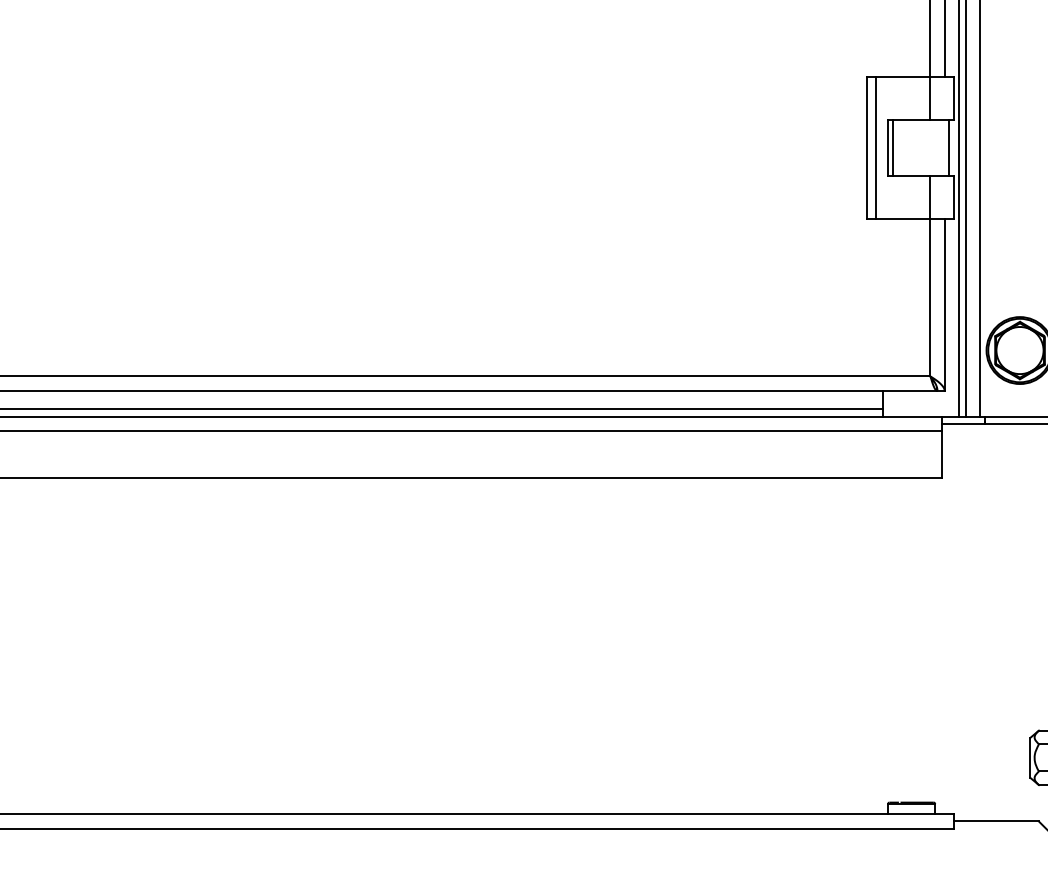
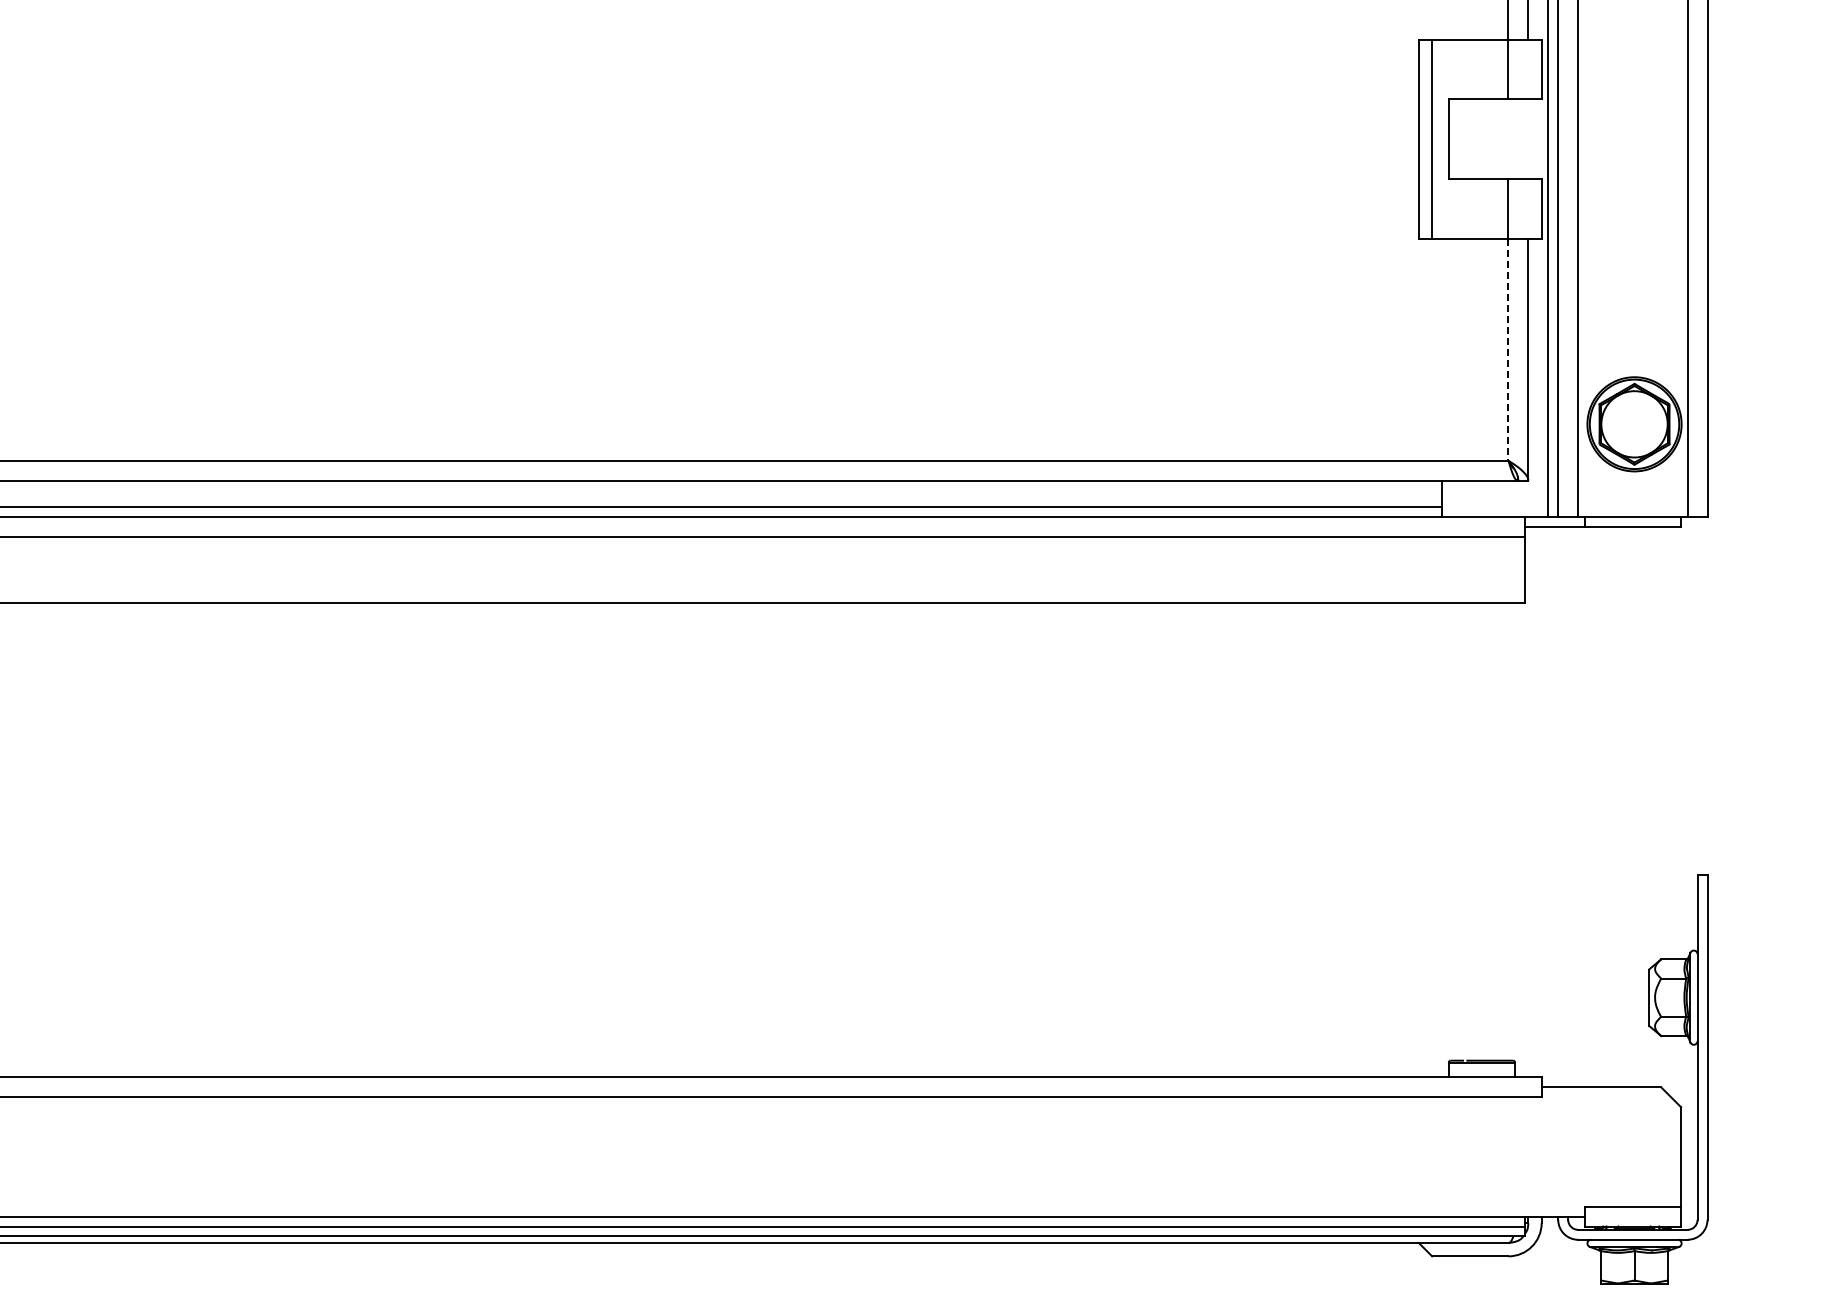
line: (892, 147) -> (1455, 138), removed
line: (949, 147) -> (1535, 138), removed
line: (930, 298) -> (1508, 350), solid -> dashed

